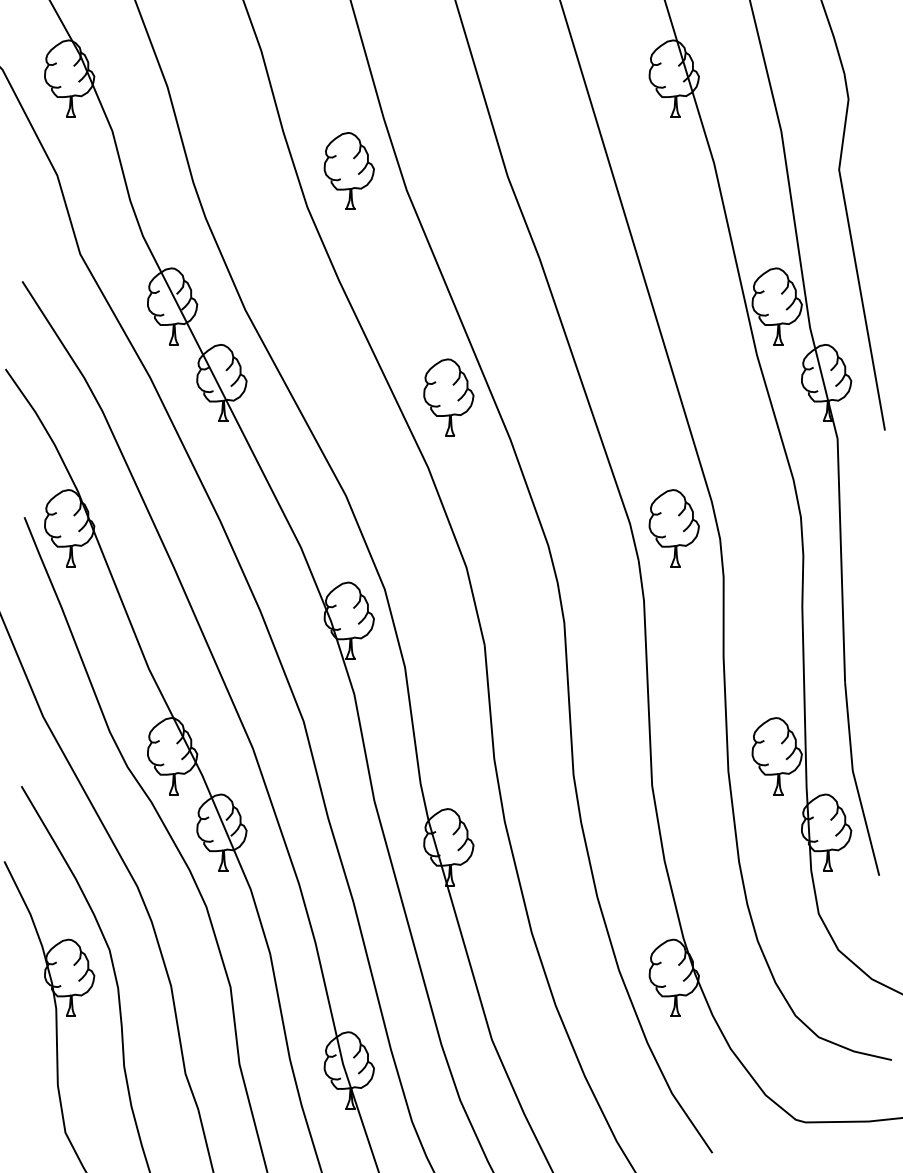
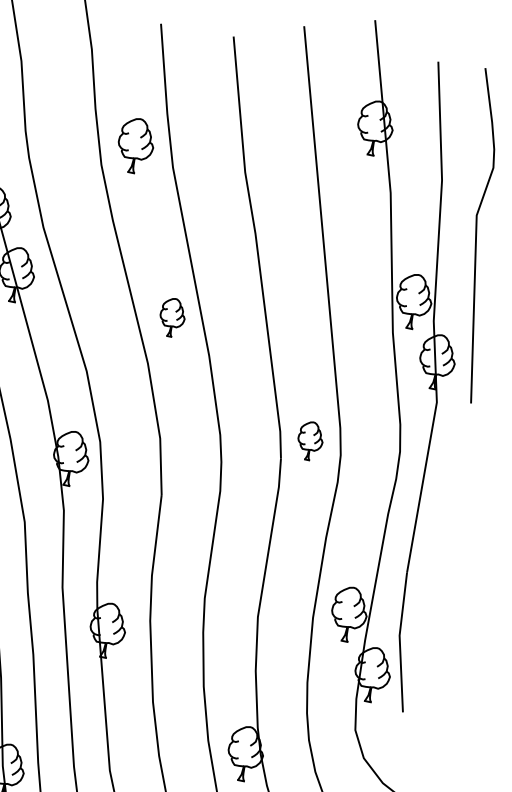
part: (448, 397) -> (172, 317), size x0.7
part: (673, 528) -> (309, 441), size x0.7

